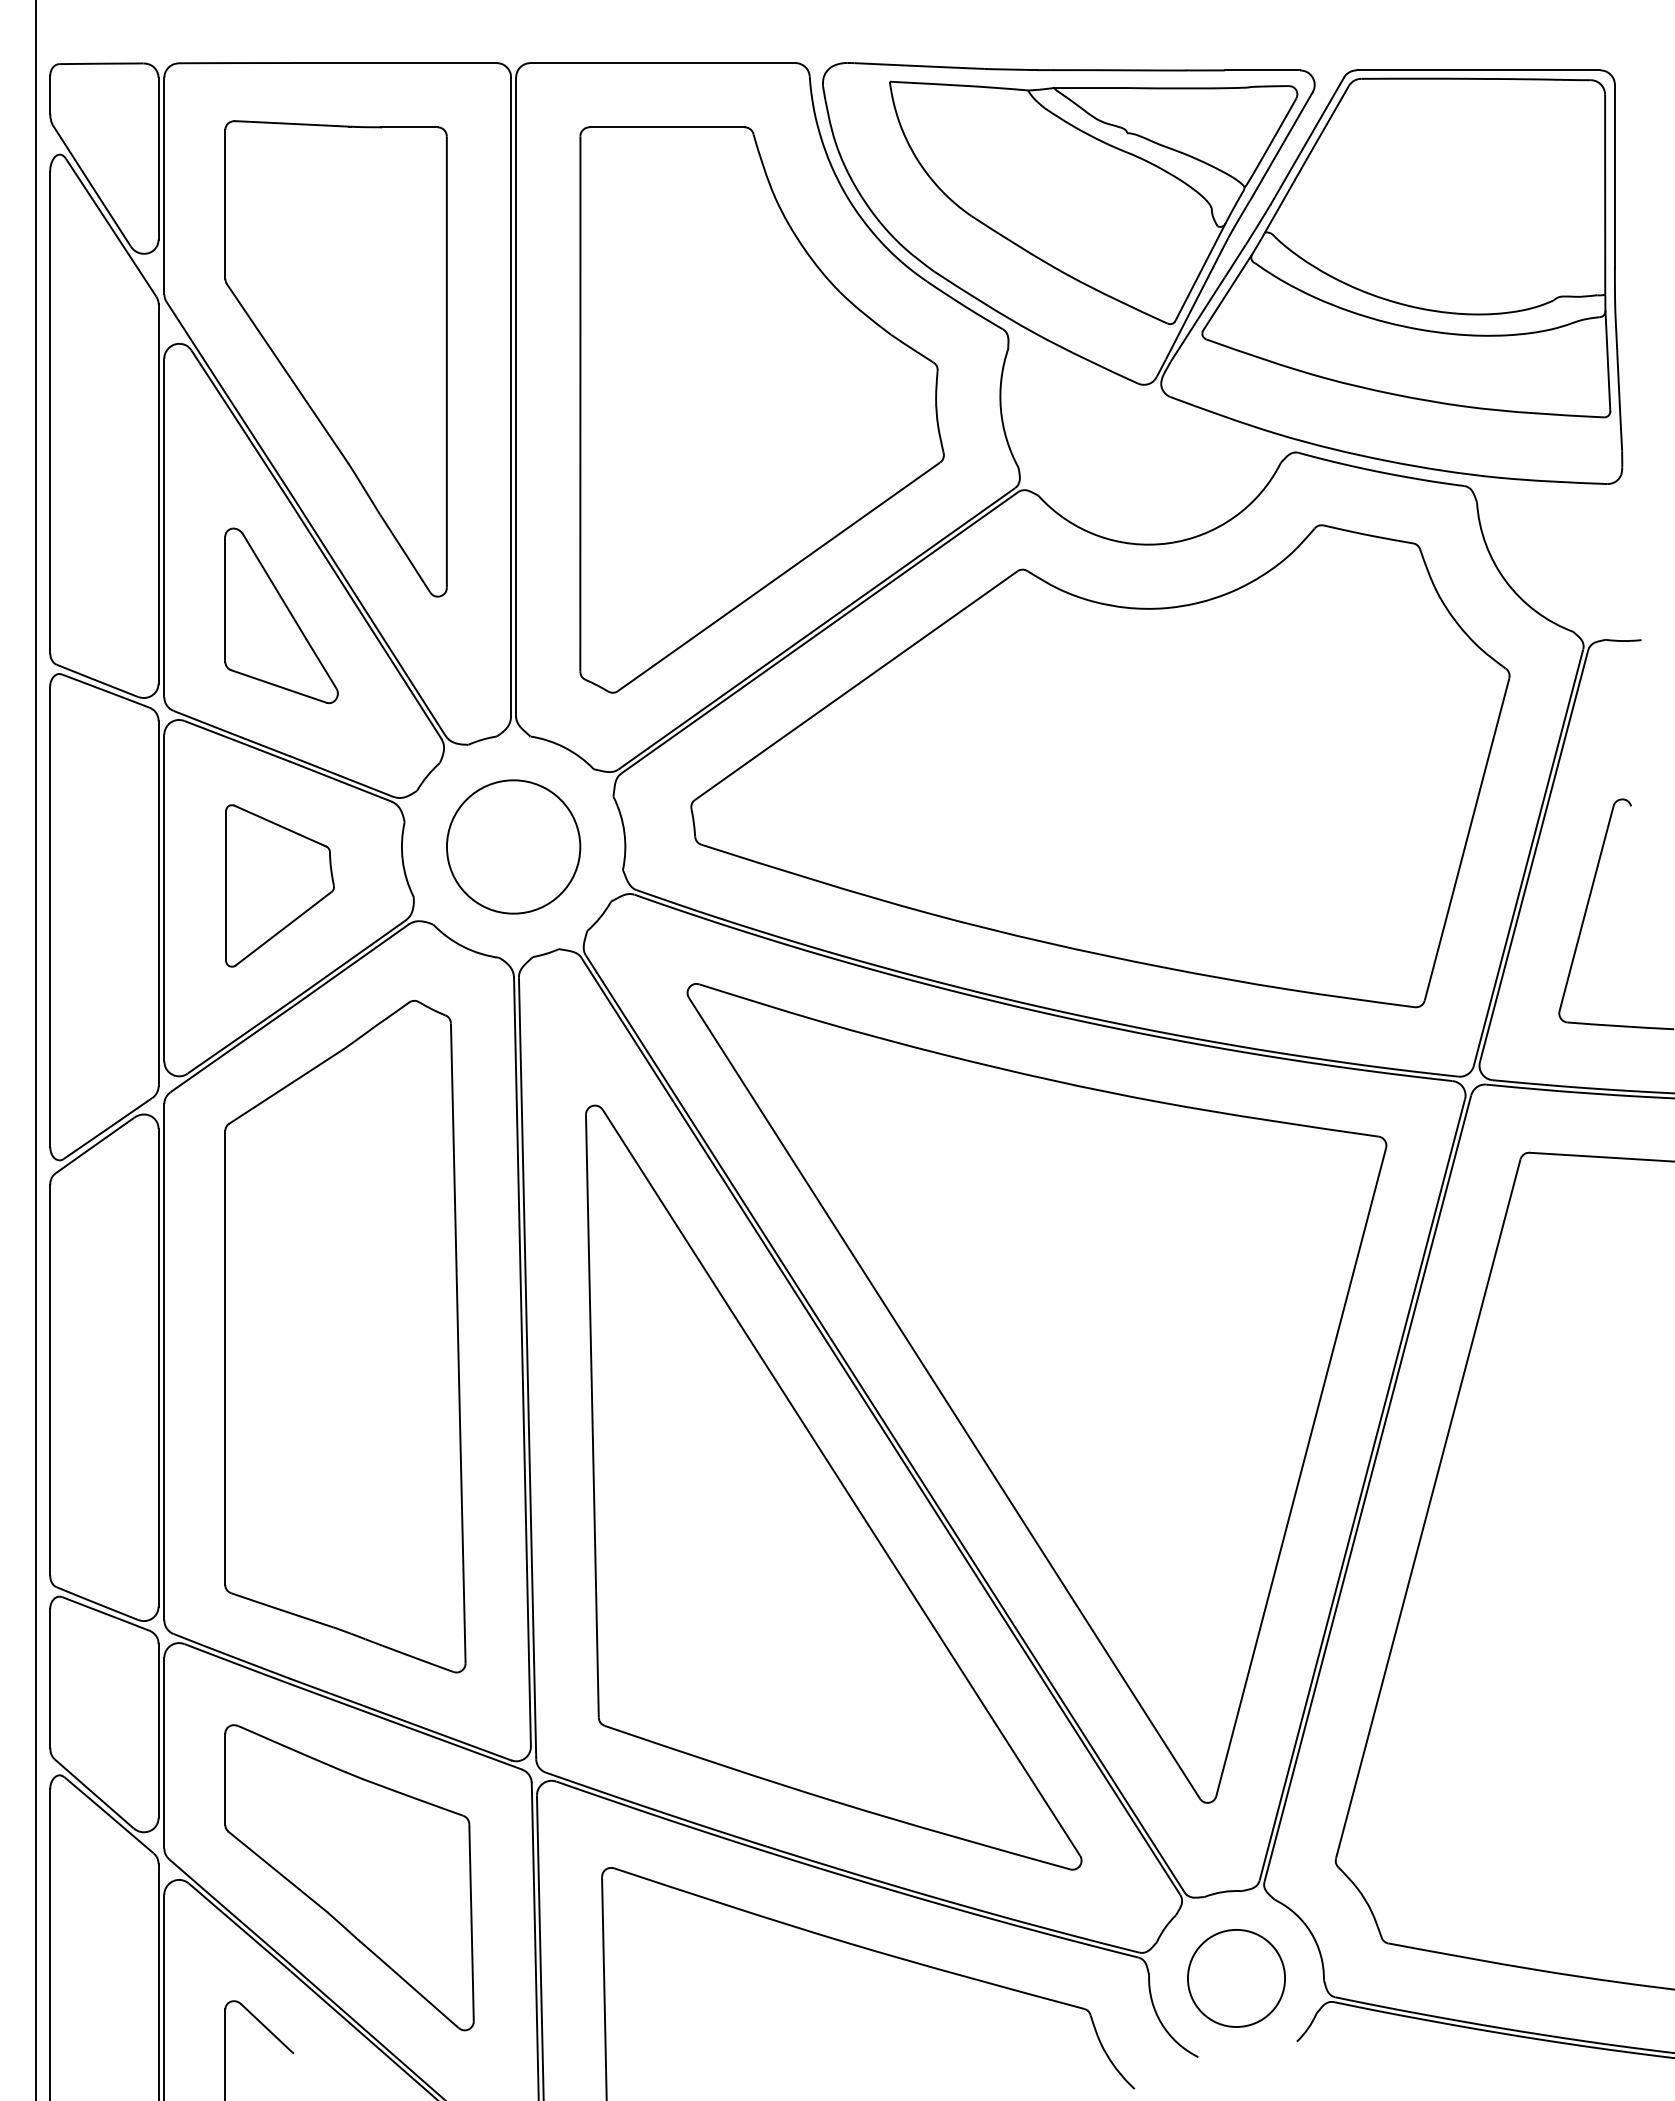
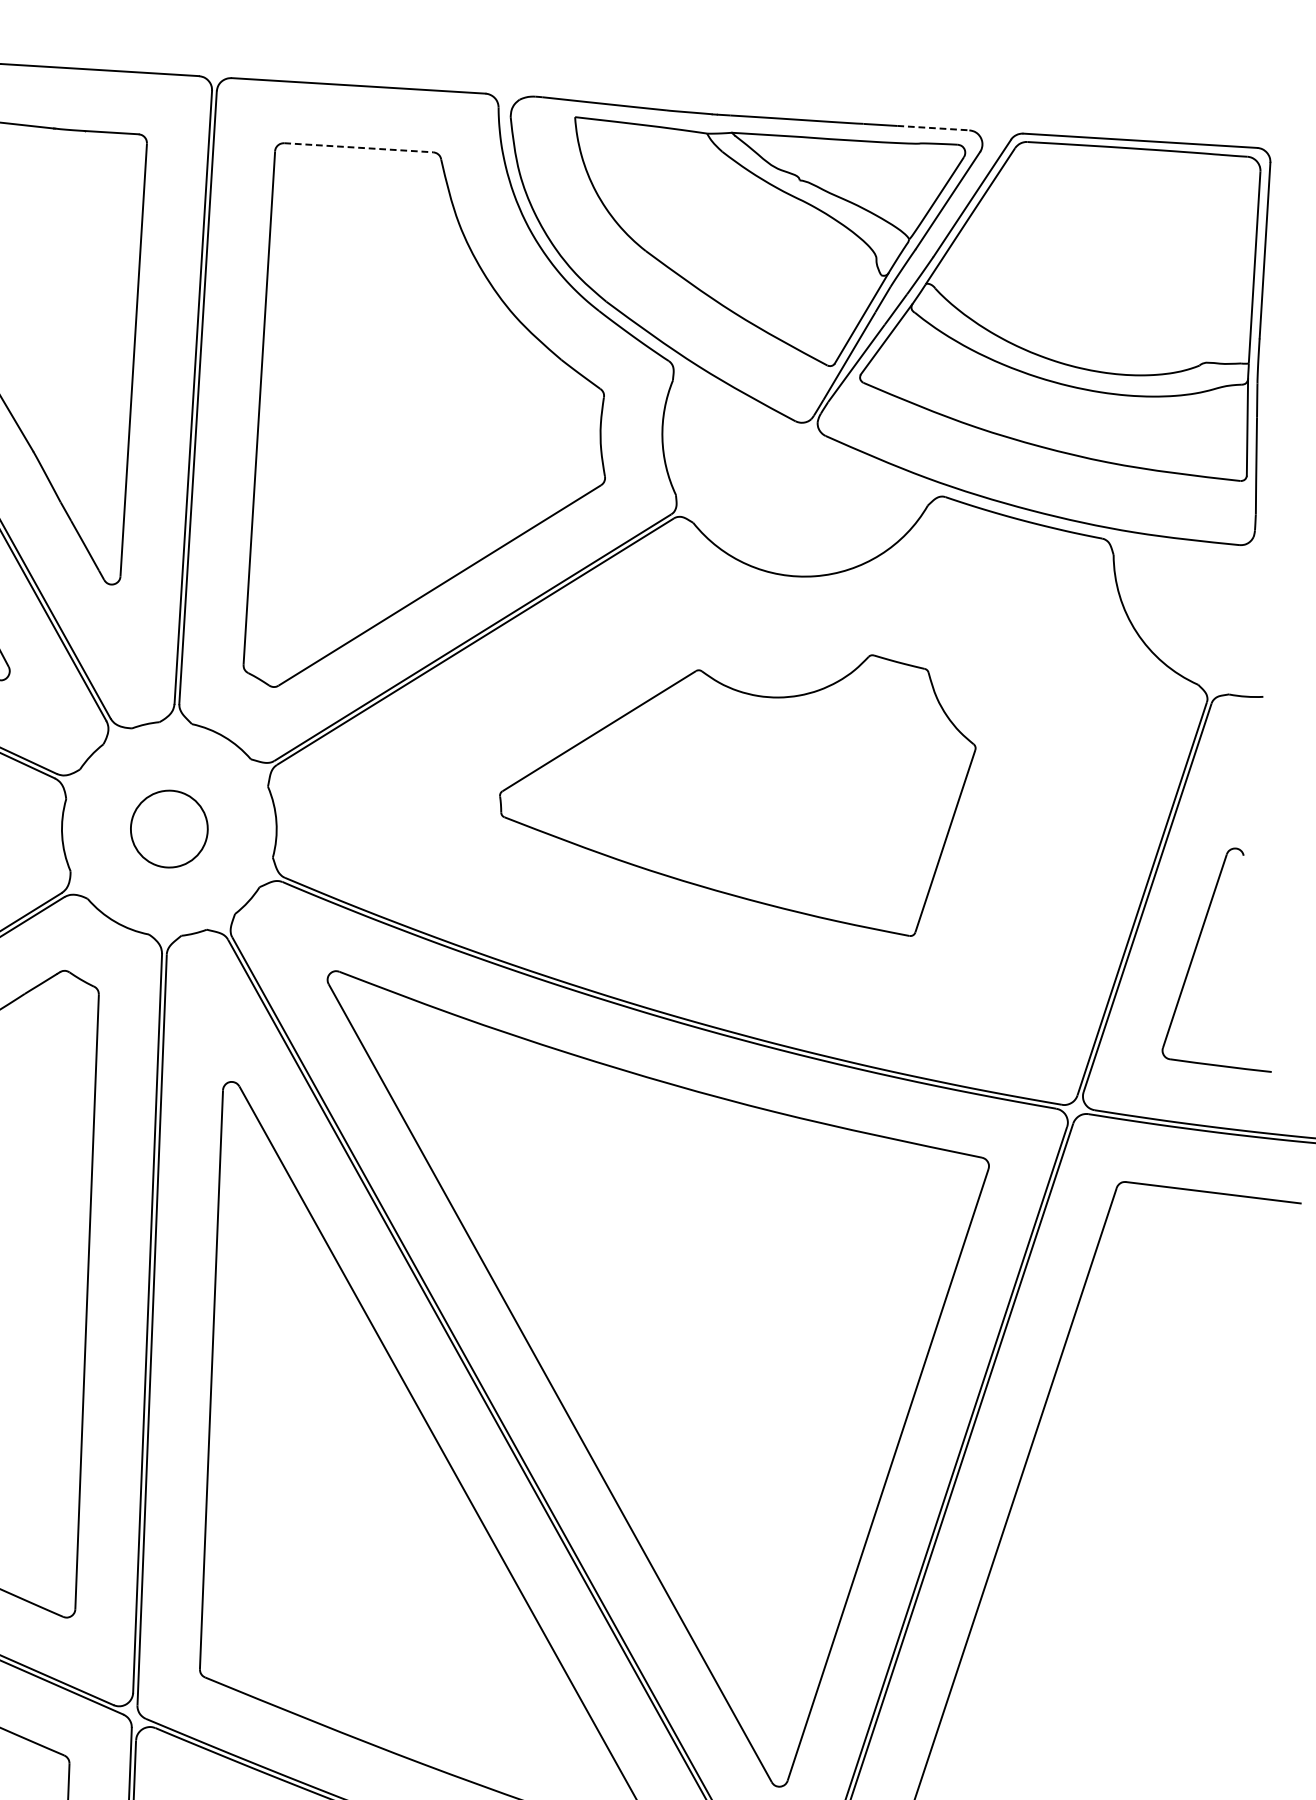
line: (1262, 70) -> (933, 128), solid -> dashed
line: (667, 127) -> (359, 147), solid -> dashed
part: (1100, 766) -> (736, 786), size x0.6
circle: (513, 846) -> (169, 828), size x0.6

